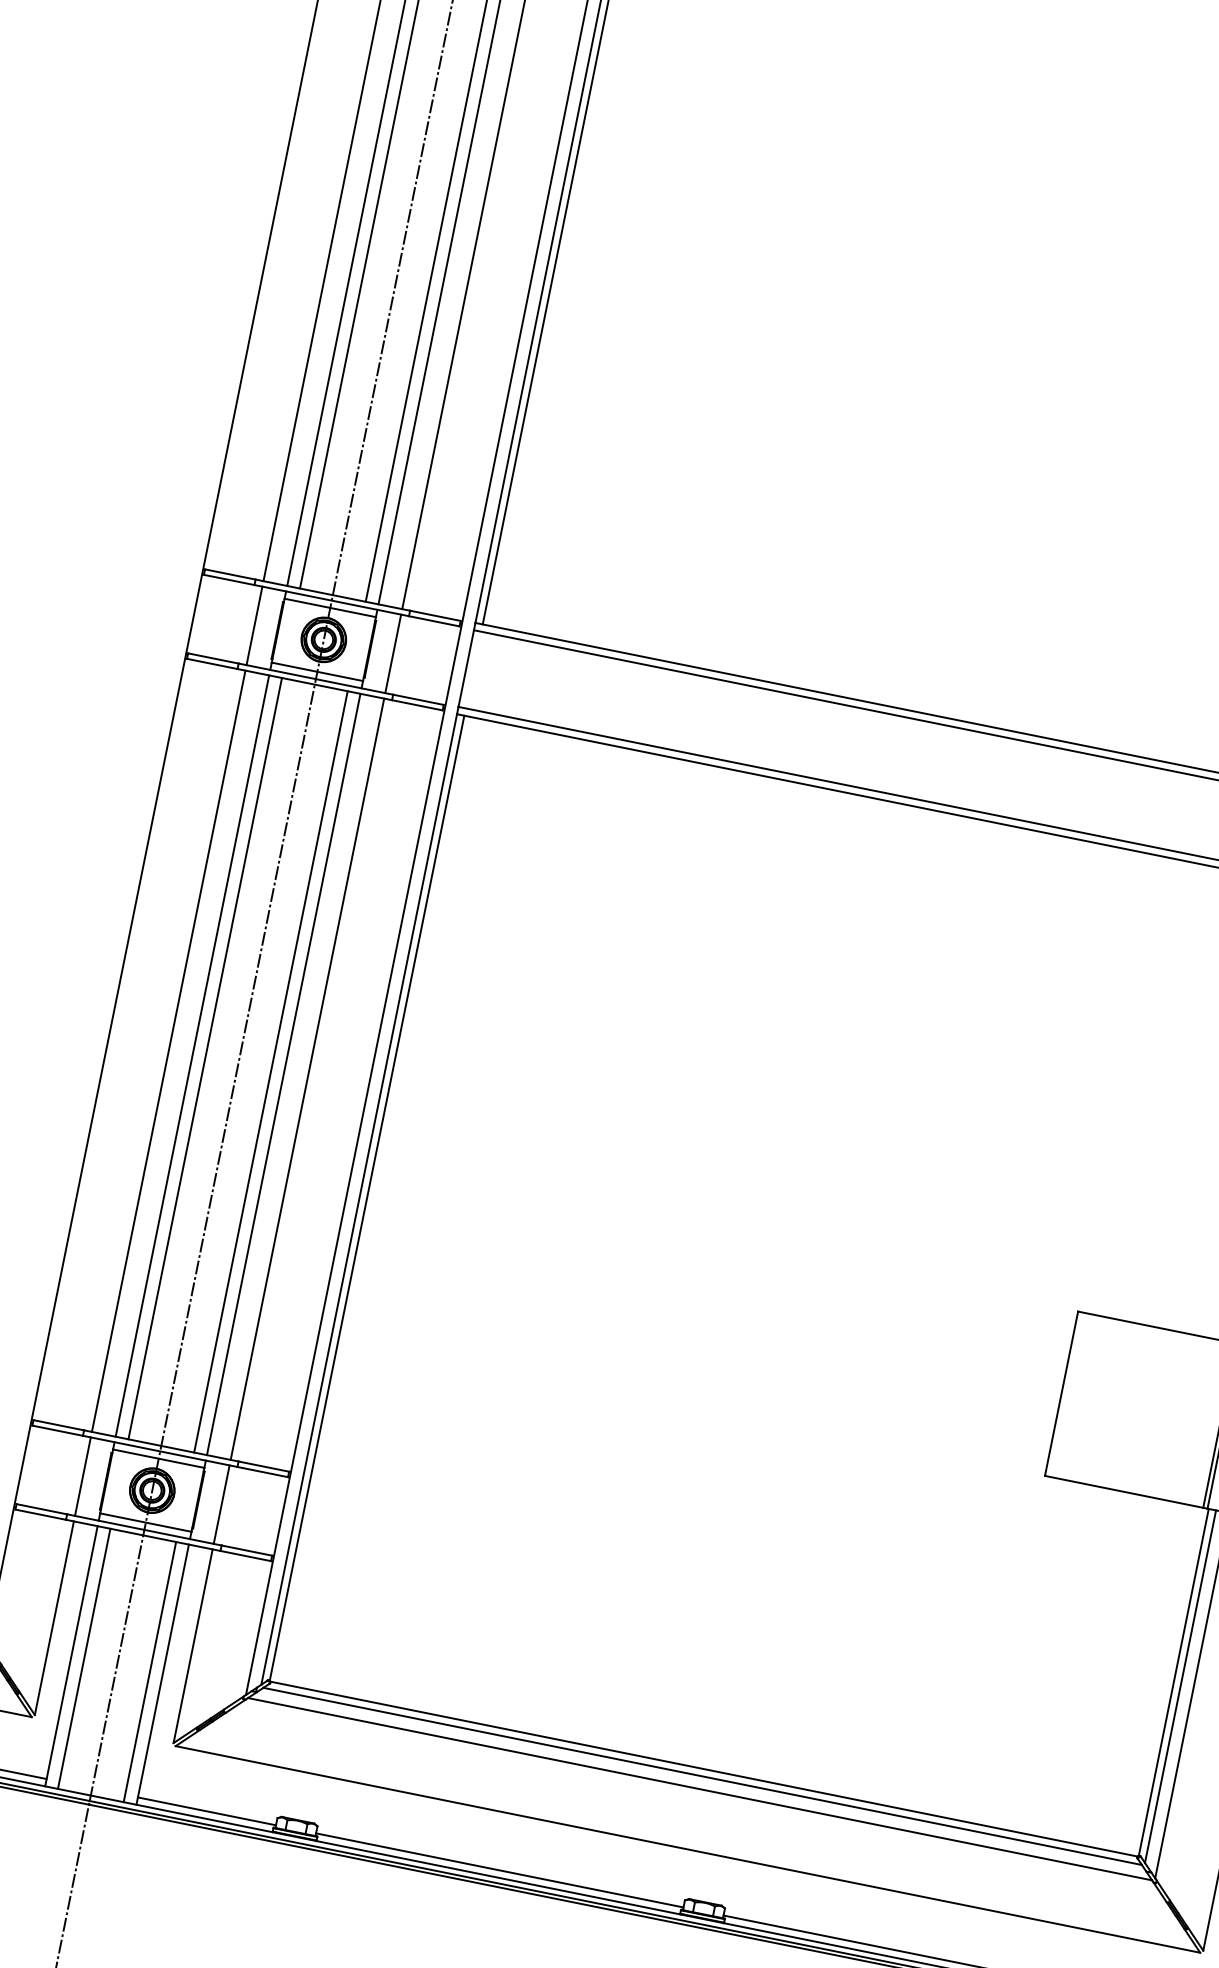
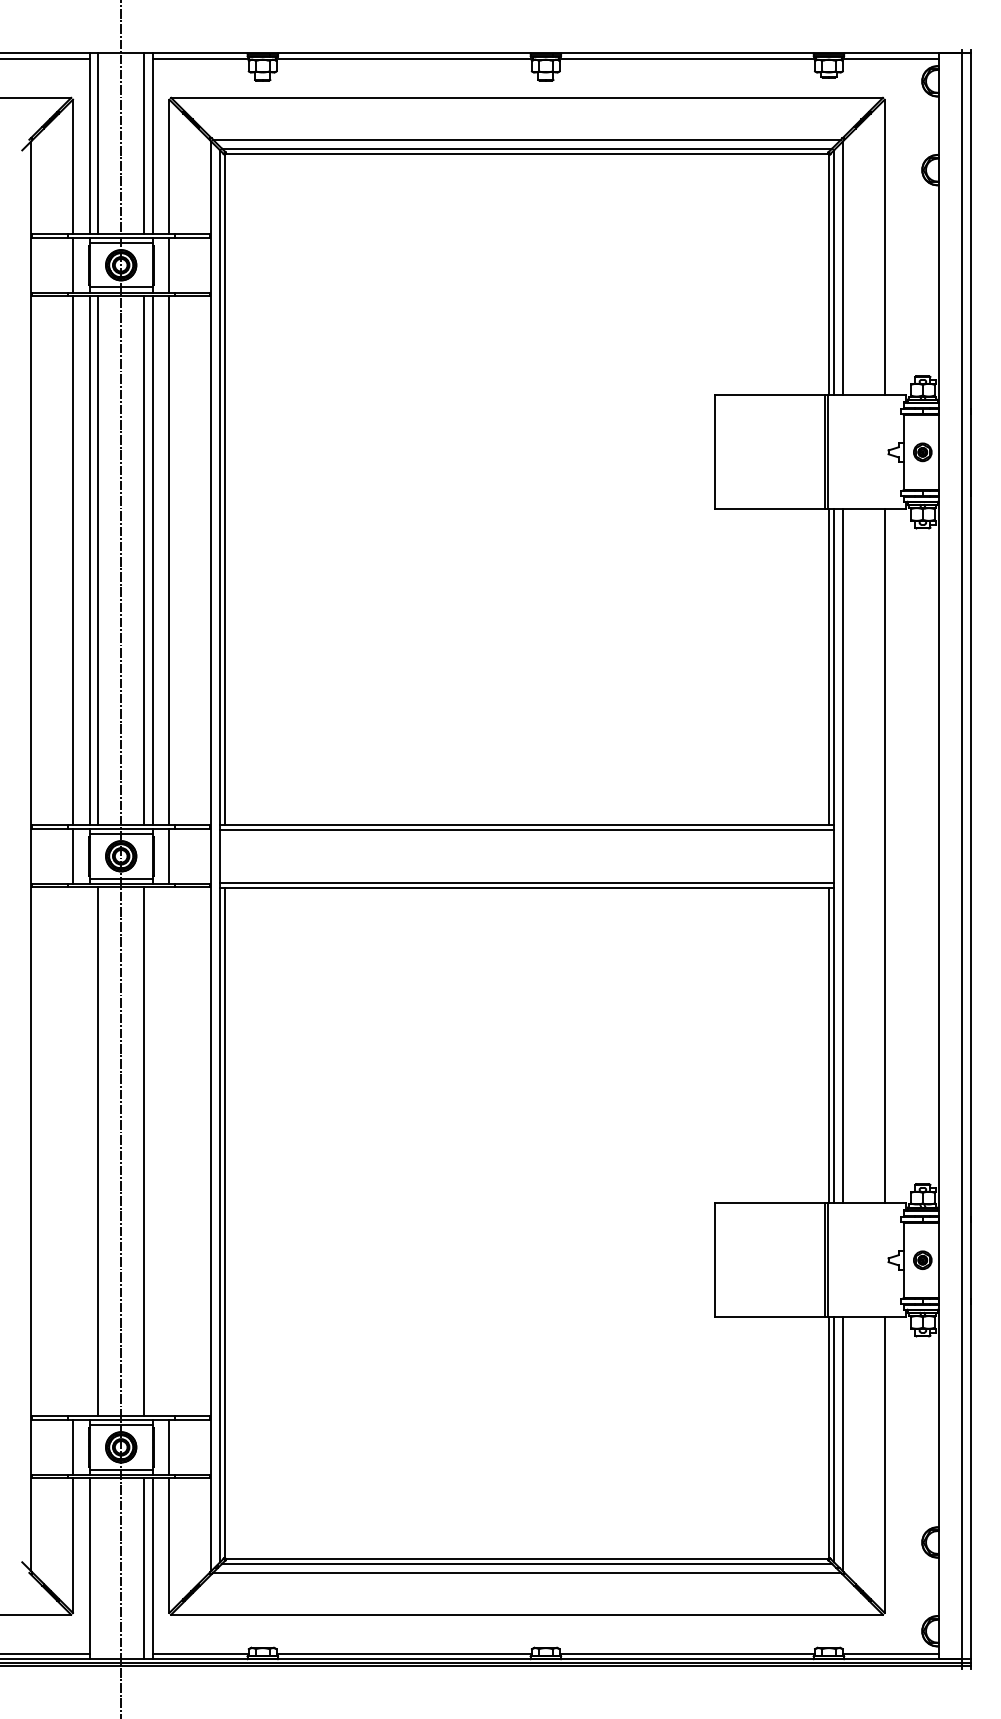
line: (169, 1050) -> (73, 1151), removed
line: (192, 1055) -> (89, 1151), removed
line: (283, 1073) -> (152, 1151), removed
line: (307, 1078) -> (169, 1151), removed
line: (84, 1658) -> (98, 1568), removed

